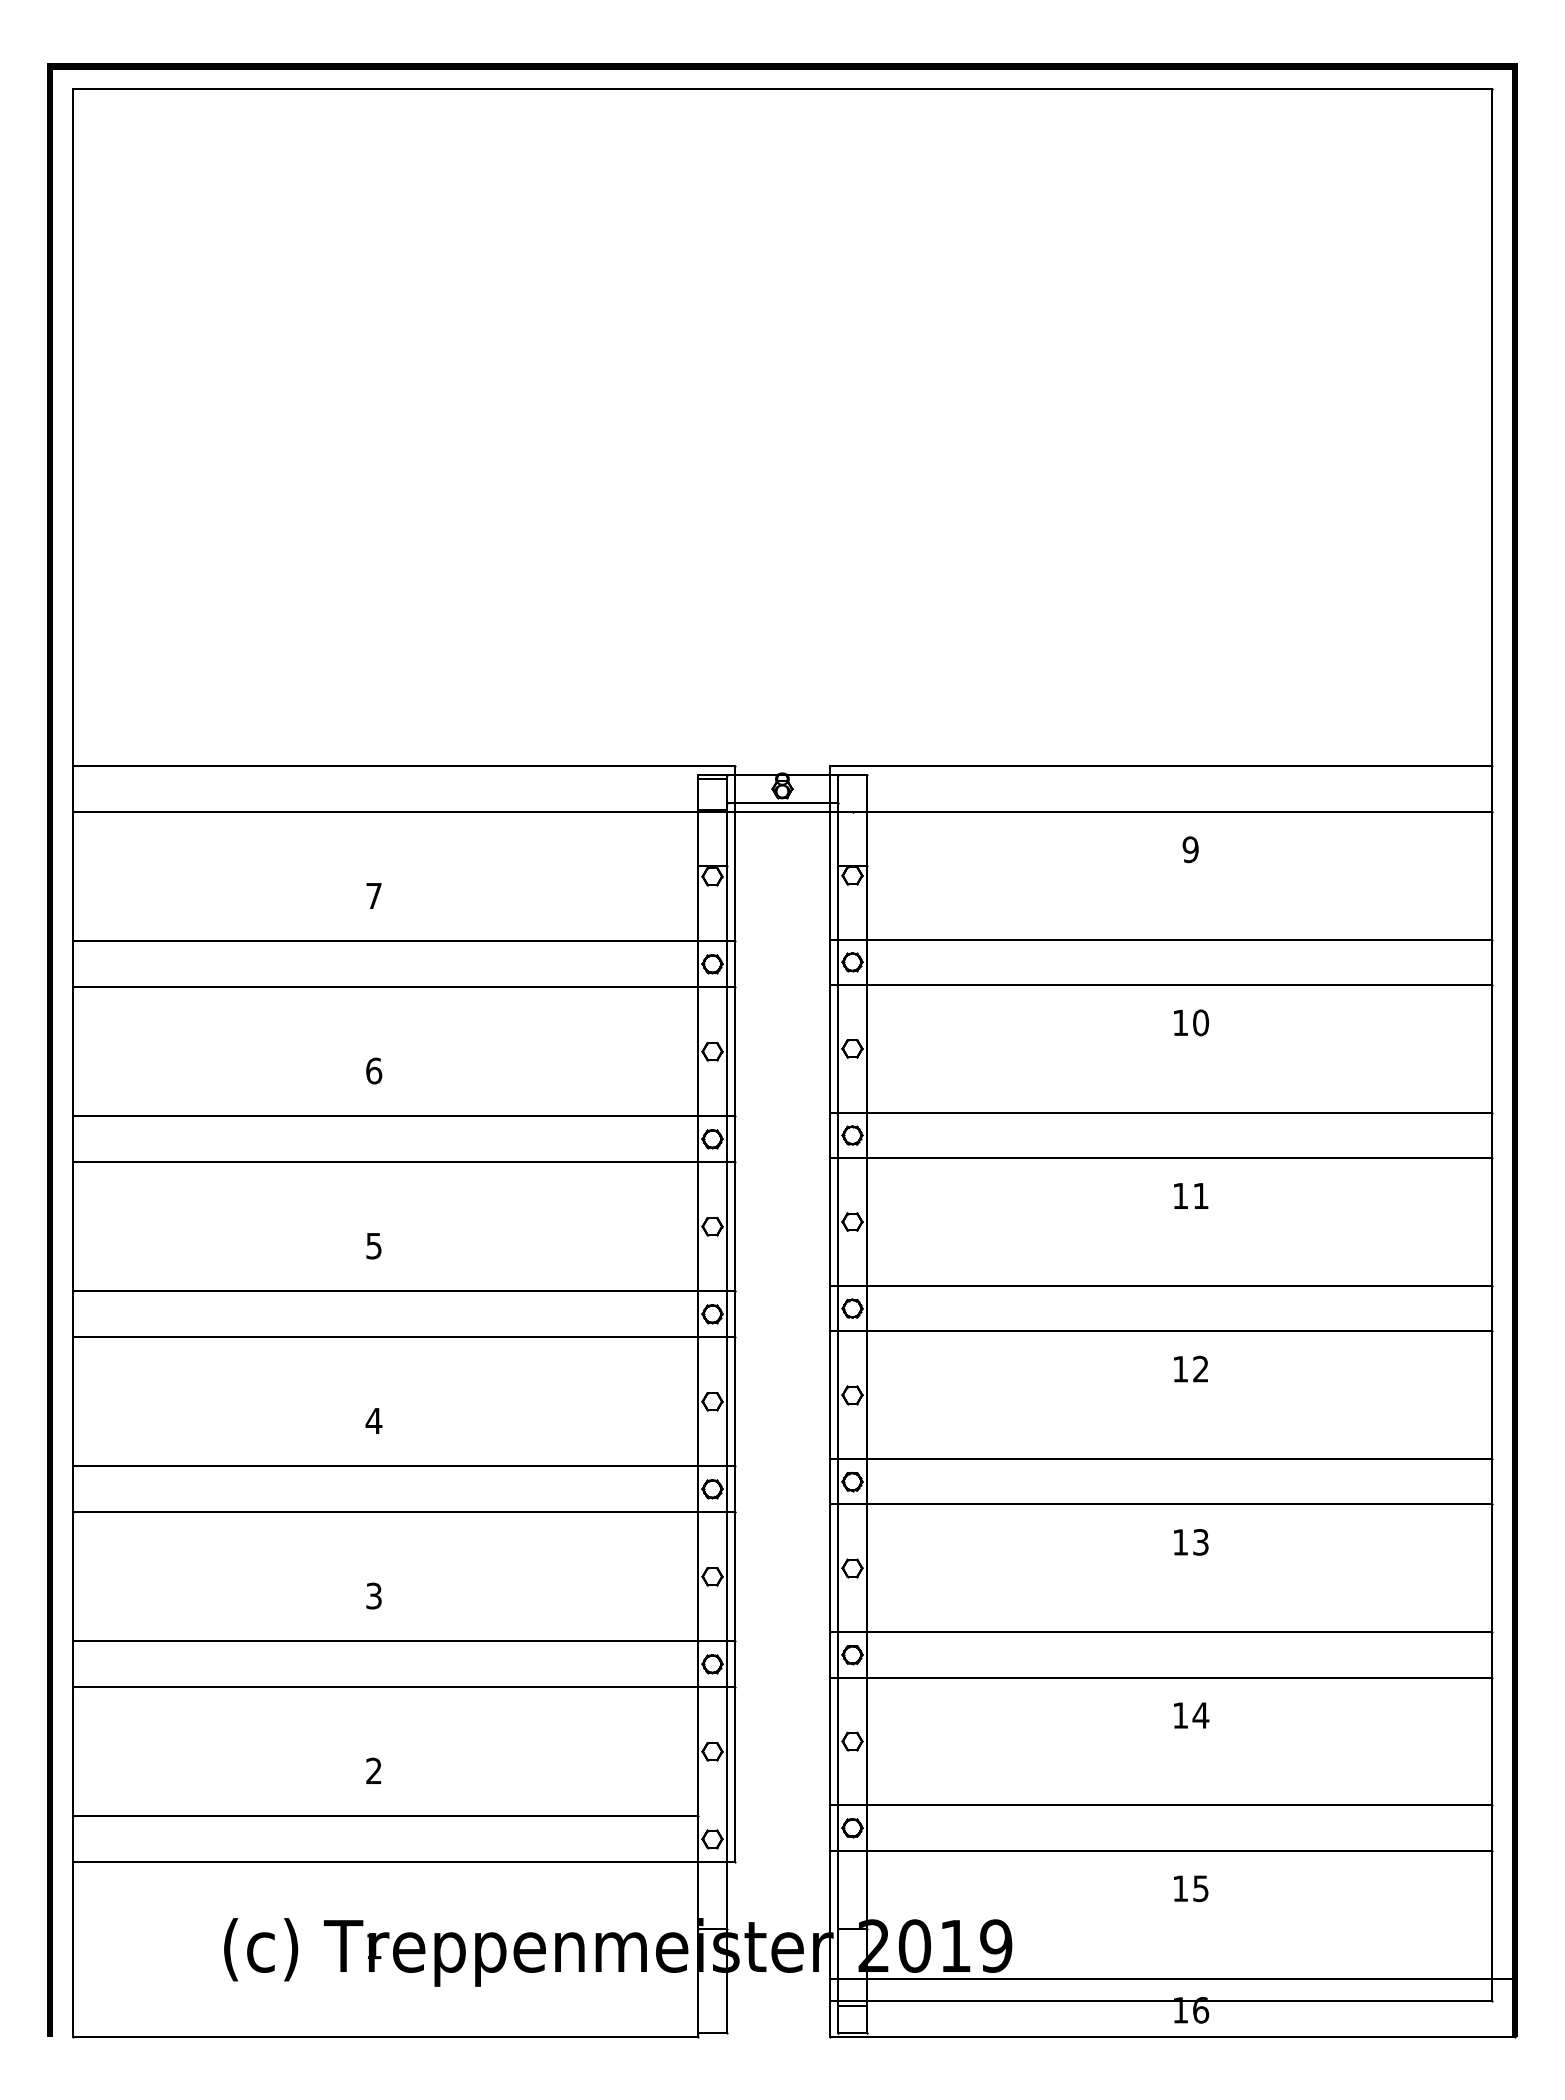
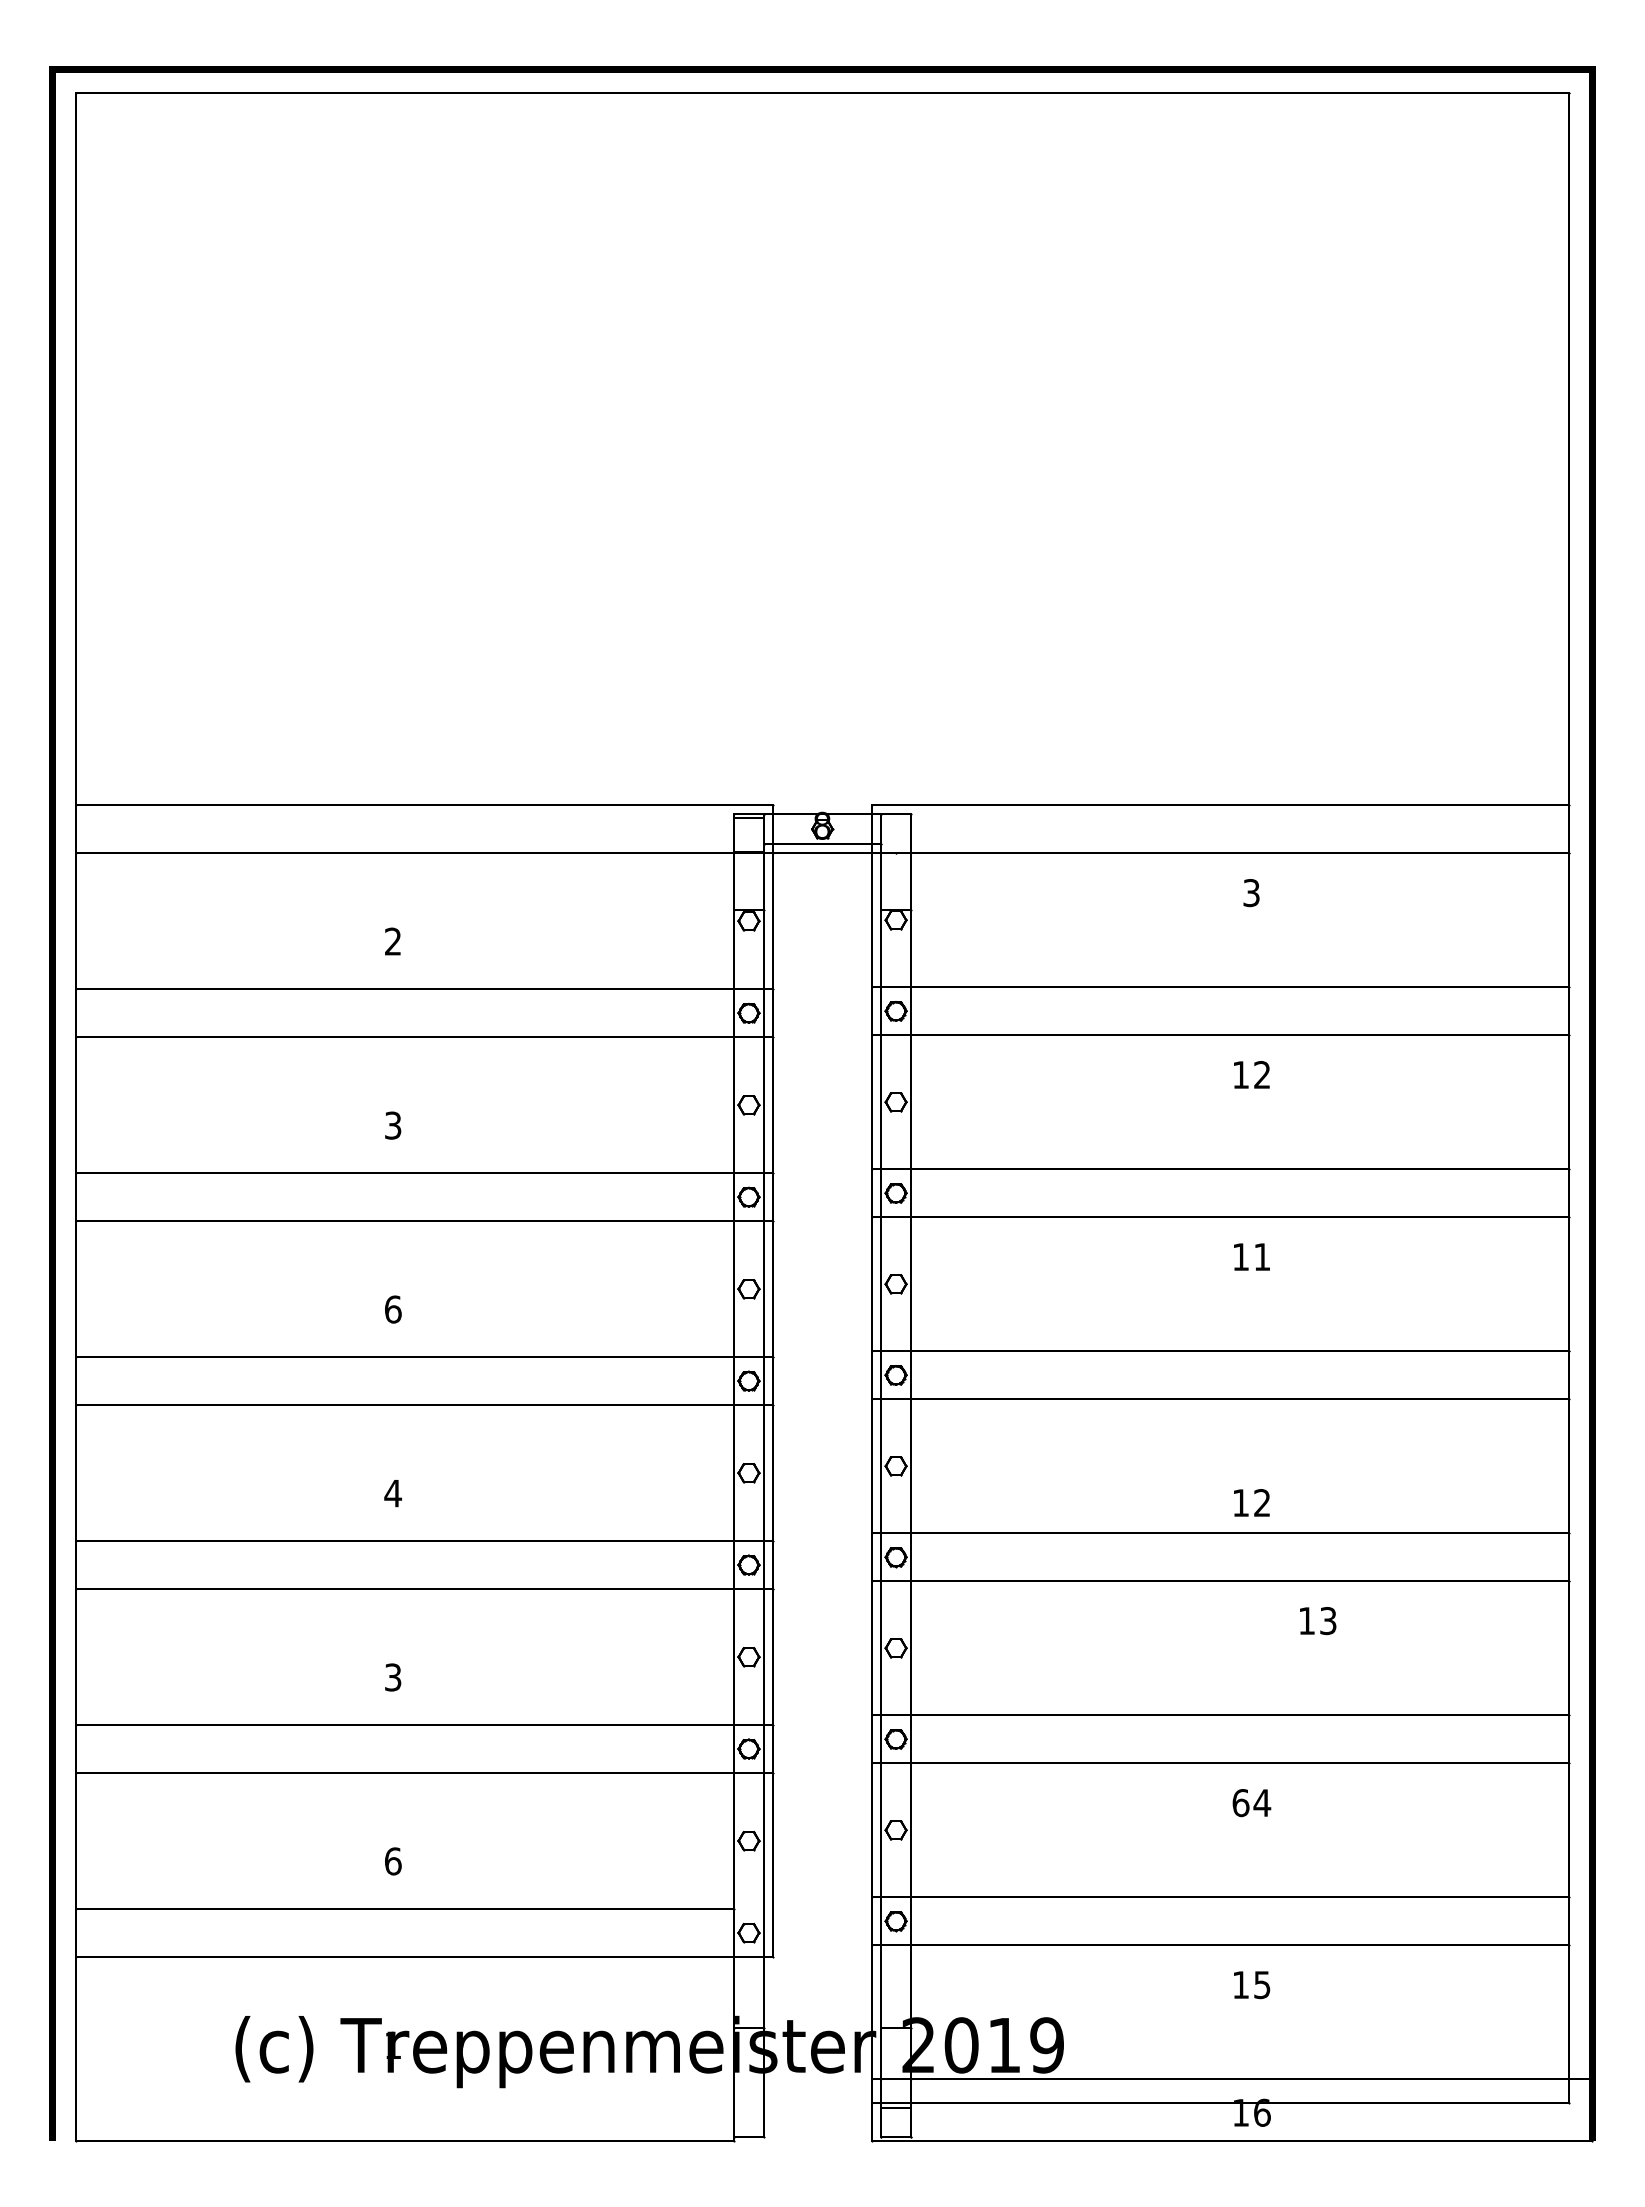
text: (1190, 849) -> (1251, 892), 9 -> 3
text: (374, 895) -> (393, 941), 7 -> 2
text: (1201, 1023) -> (1262, 1075), 10 -> 12
text: (374, 1070) -> (393, 1125), 6 -> 3
text: (374, 1245) -> (393, 1309), 5 -> 6
text: (1190, 1368) -> (1251, 1502), moved
text: (1191, 1542) -> (1318, 1621), moved
text: (1180, 1715) -> (1240, 1803), 14 -> 64
text: (374, 1771) -> (393, 1861), 2 -> 6

